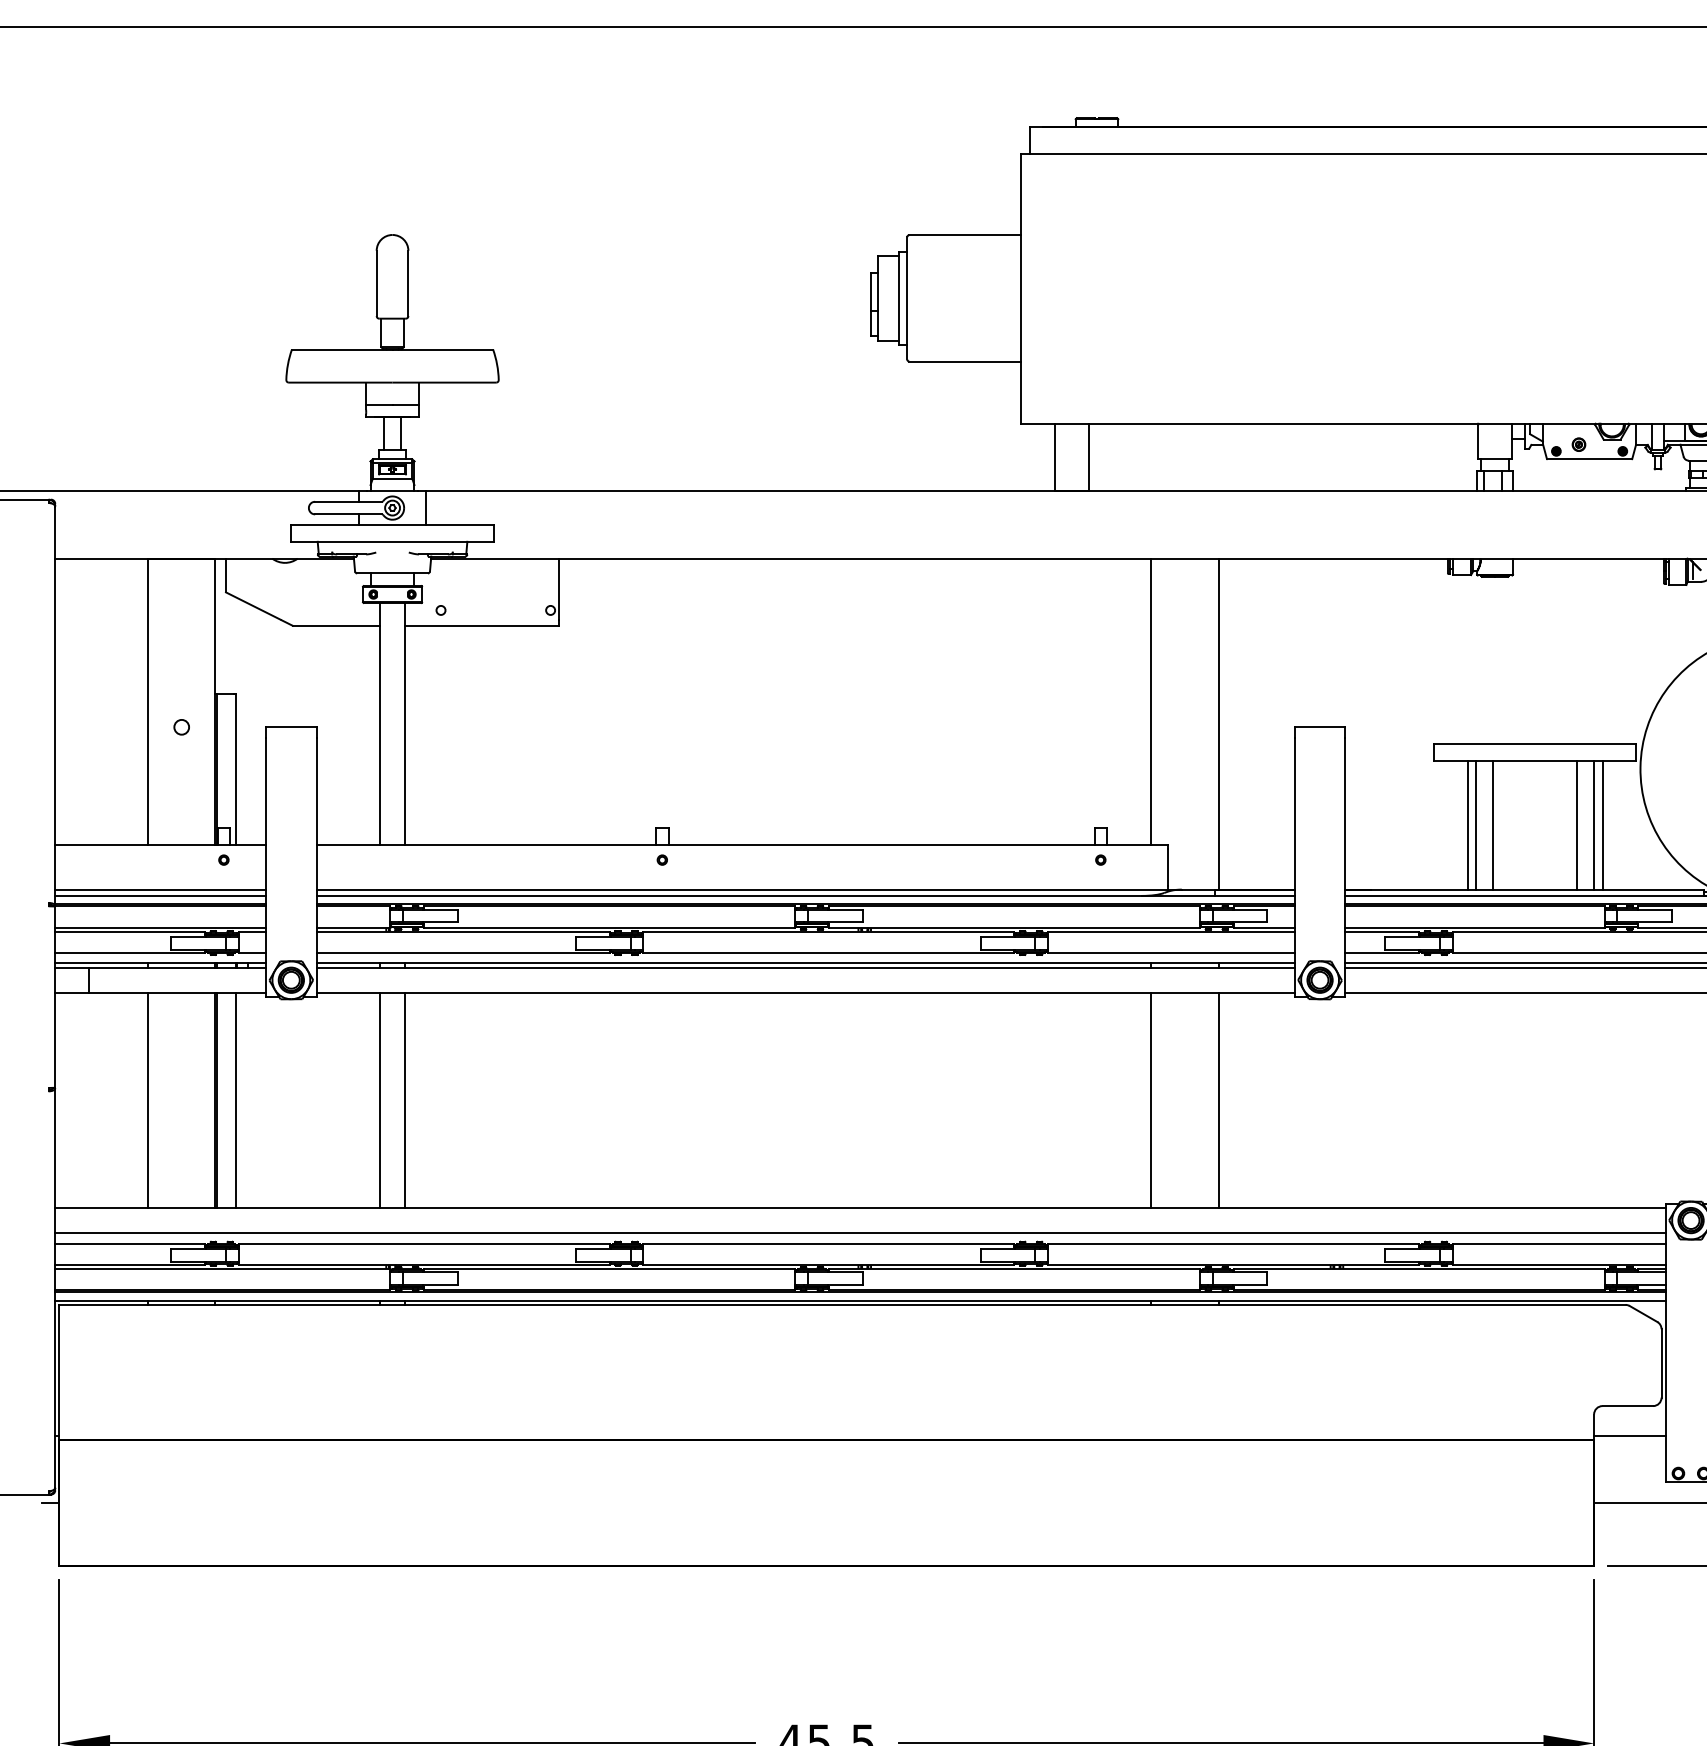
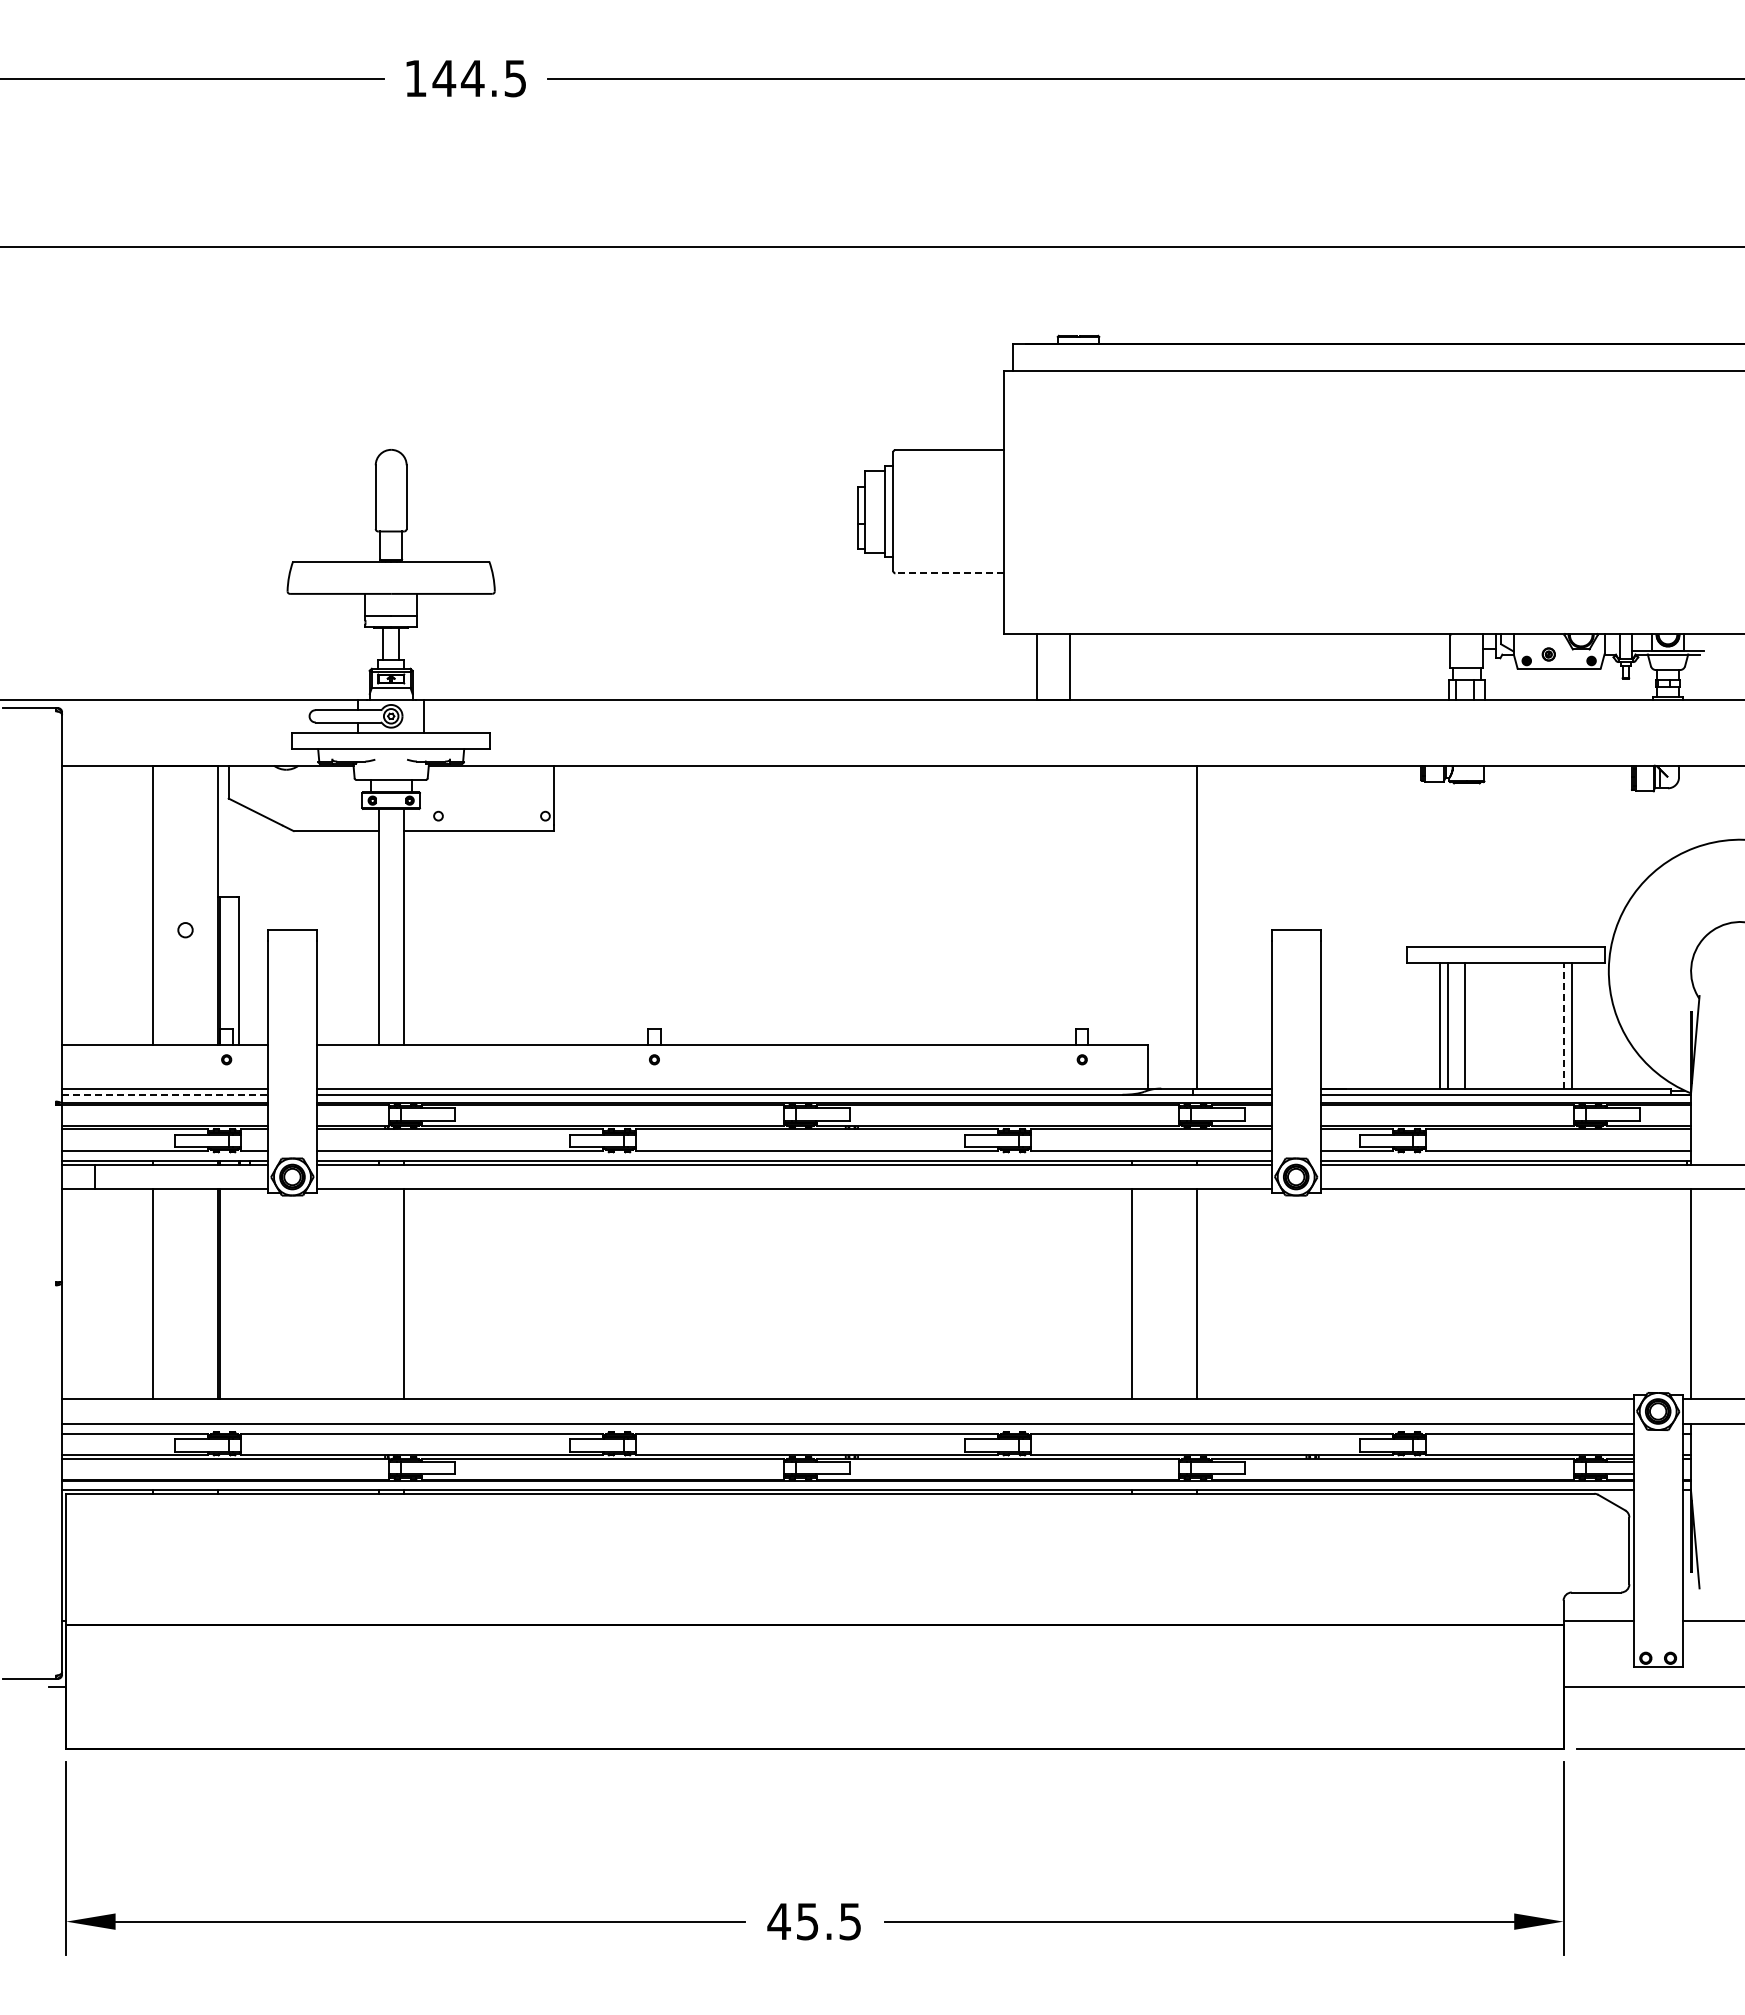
line: (964, 361) -> (949, 573), solid -> dashed
line: (1151, 701) -> (1131, 905), removed
line: (1577, 824) -> (1547, 1025), removed
line: (1594, 824) -> (1563, 1025), solid -> dashed
line: (160, 895) -> (164, 1094), solid -> dashed
line: (236, 1100) -> (238, 1294), removed
line: (379, 1100) -> (378, 1294), removed

